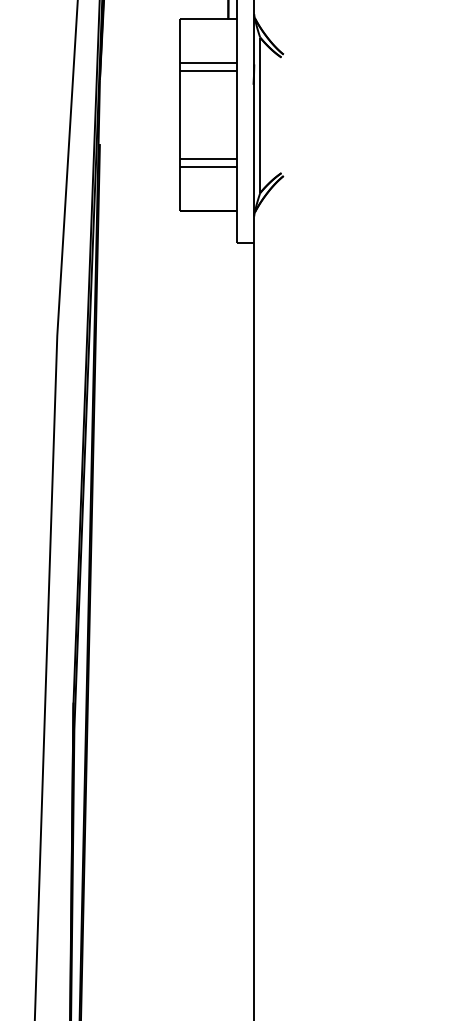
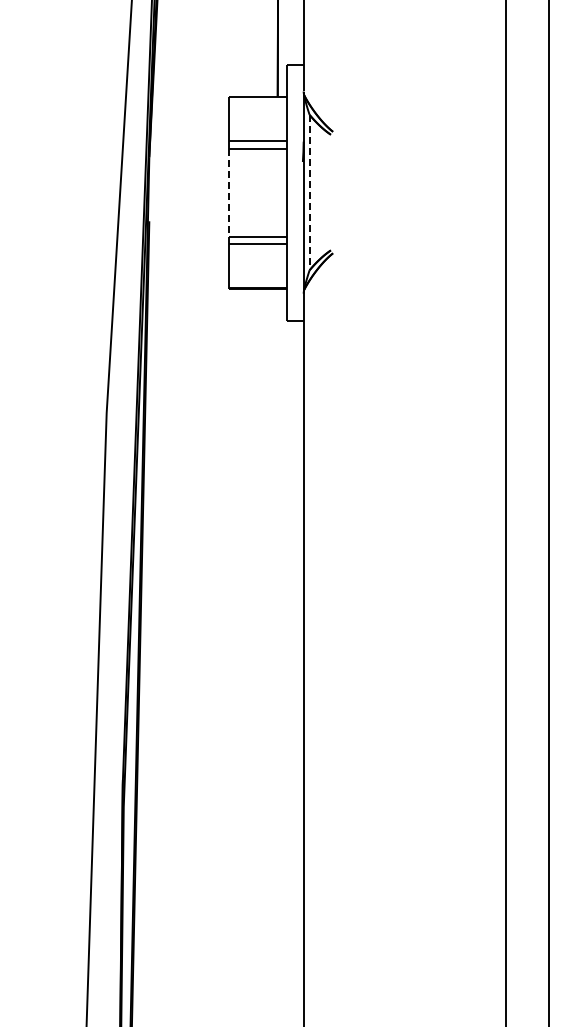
line: (180, 115) -> (229, 192), solid -> dashed
line: (260, 115) -> (309, 192), solid -> dashed

